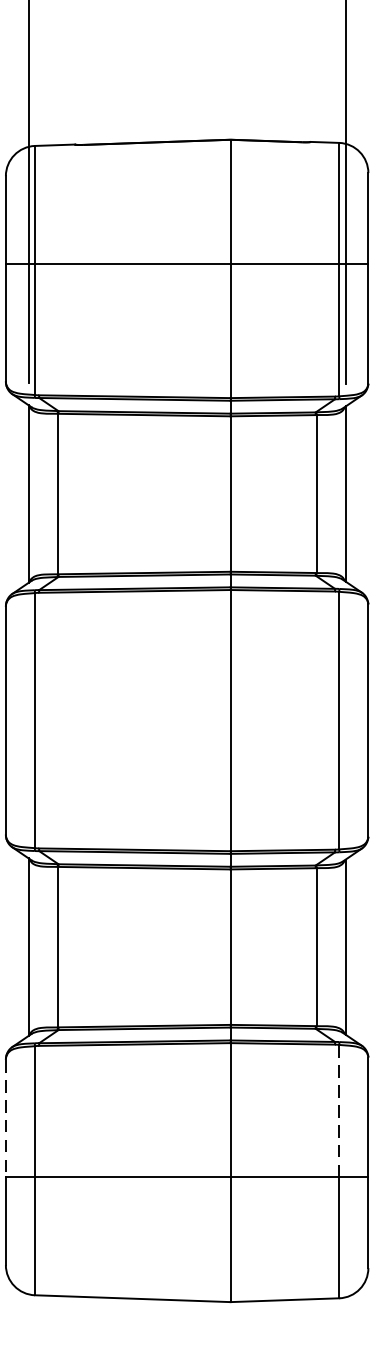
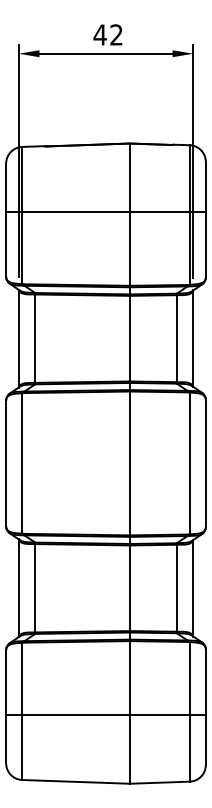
line: (338, 1111) -> (189, 678), dashed -> solid
line: (6, 1120) -> (6, 683), dashed -> solid

